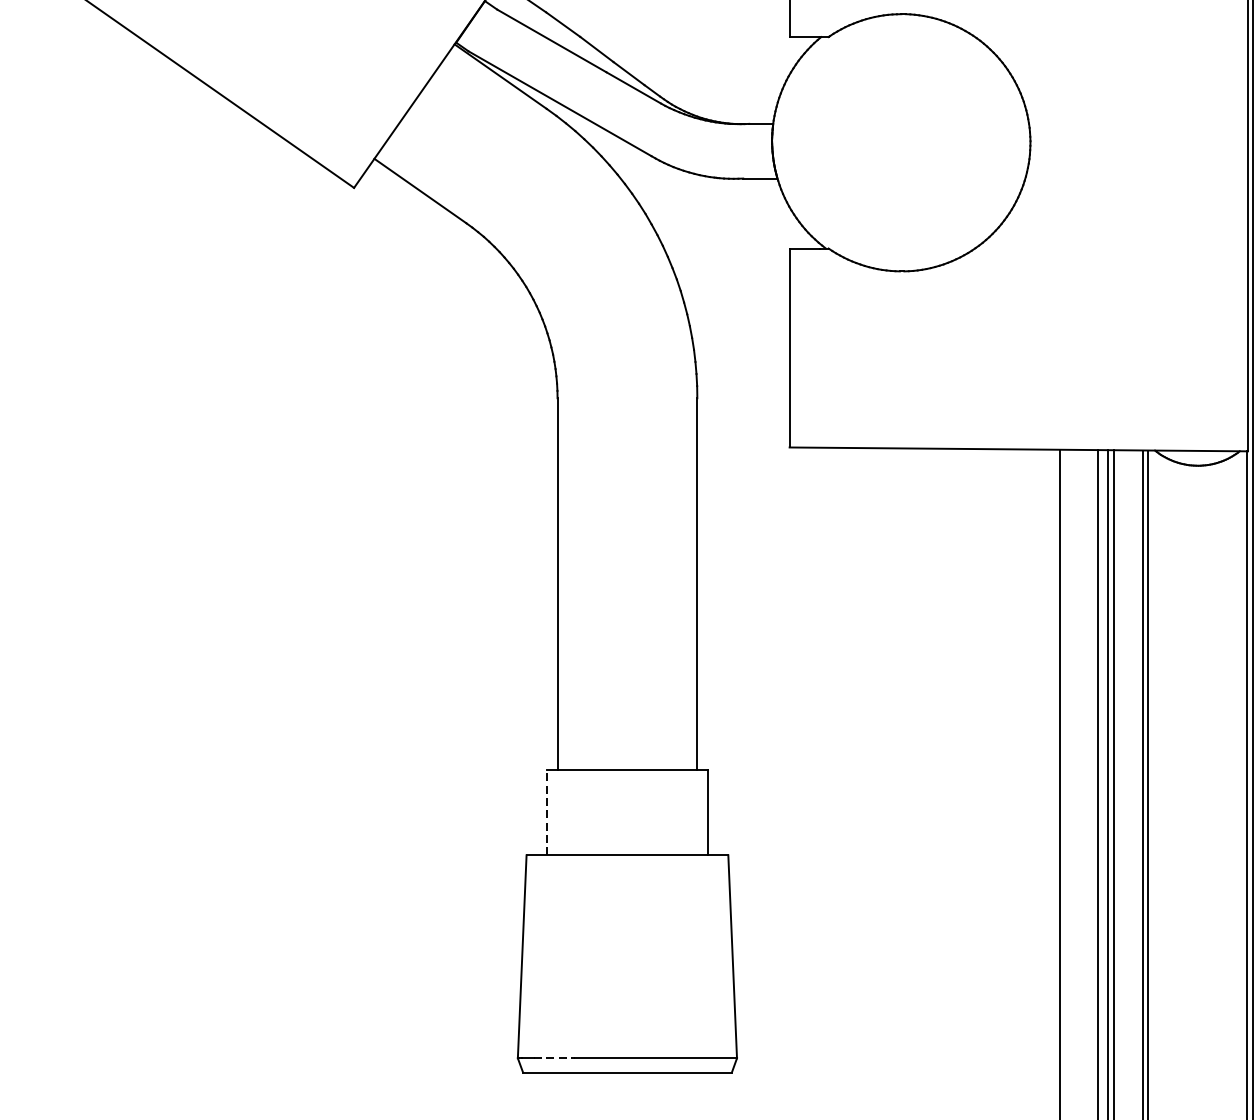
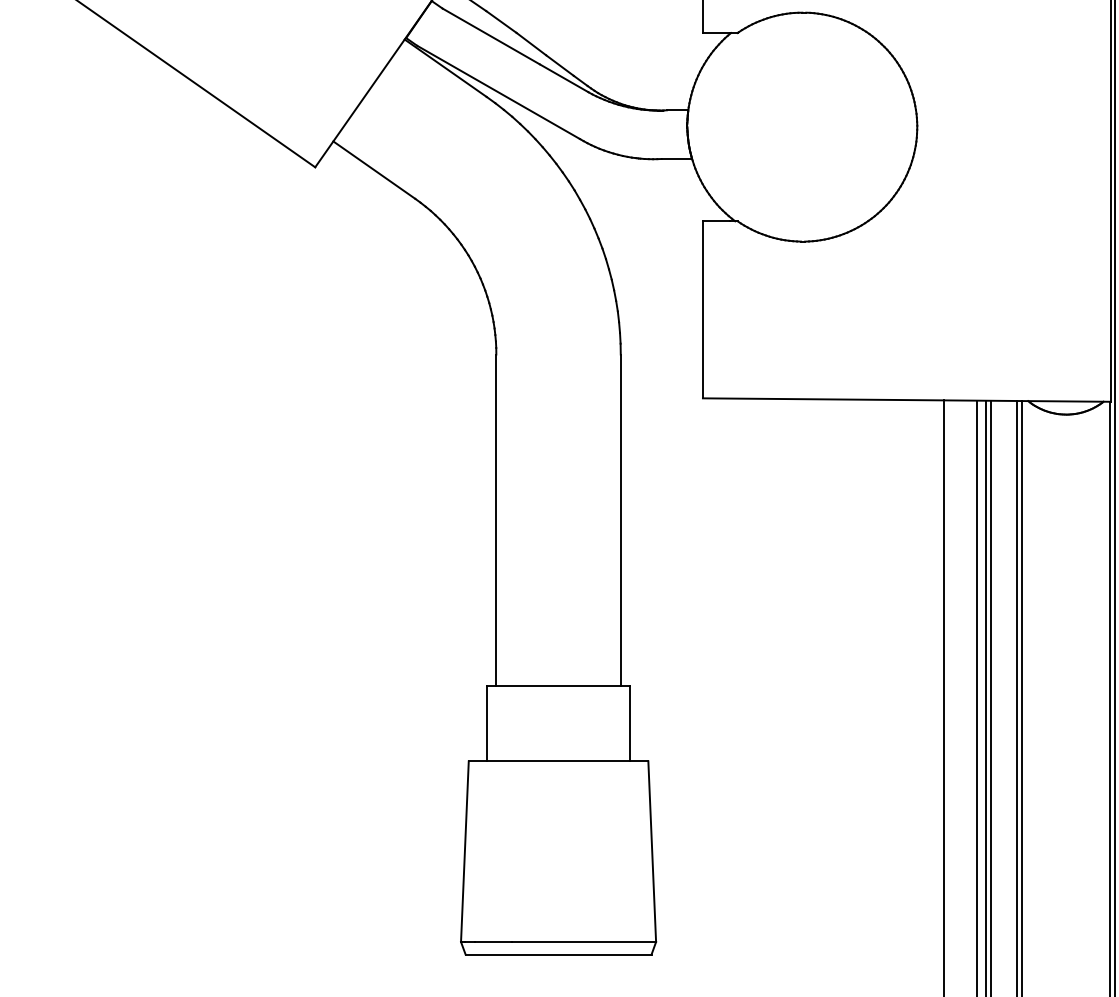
line: (547, 812) -> (487, 723), dashed -> solid
line: (555, 1058) -> (494, 942), dashed -> solid

